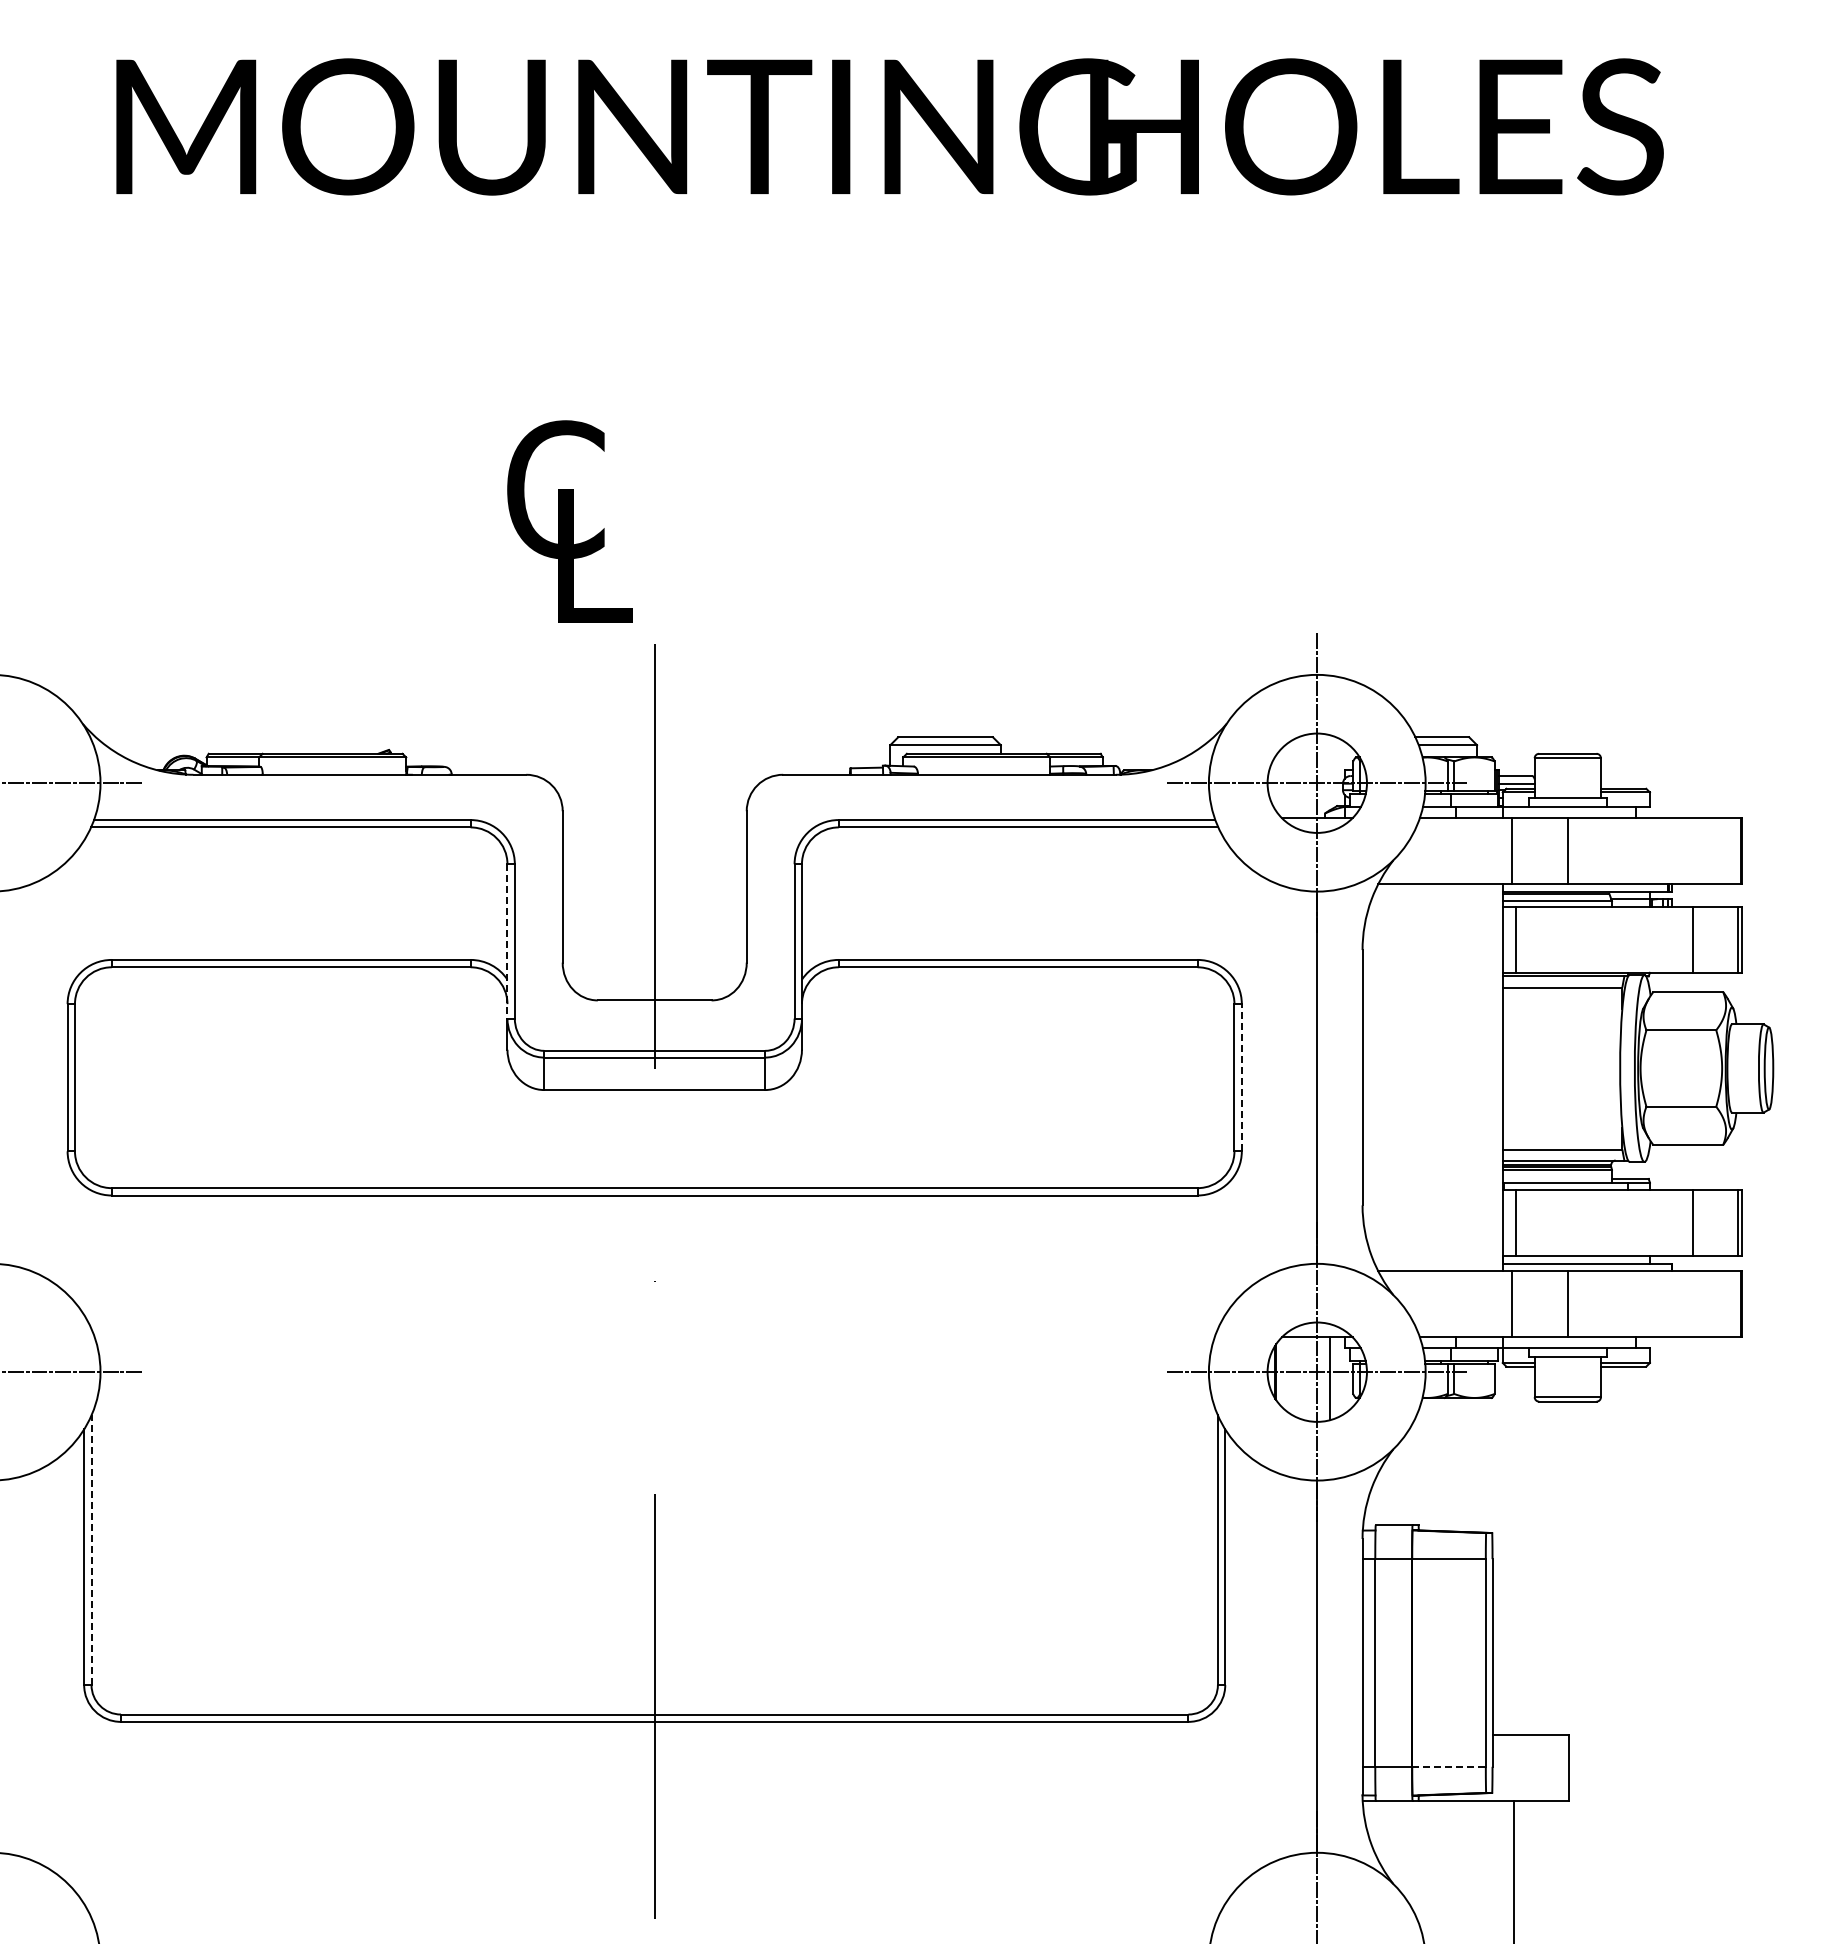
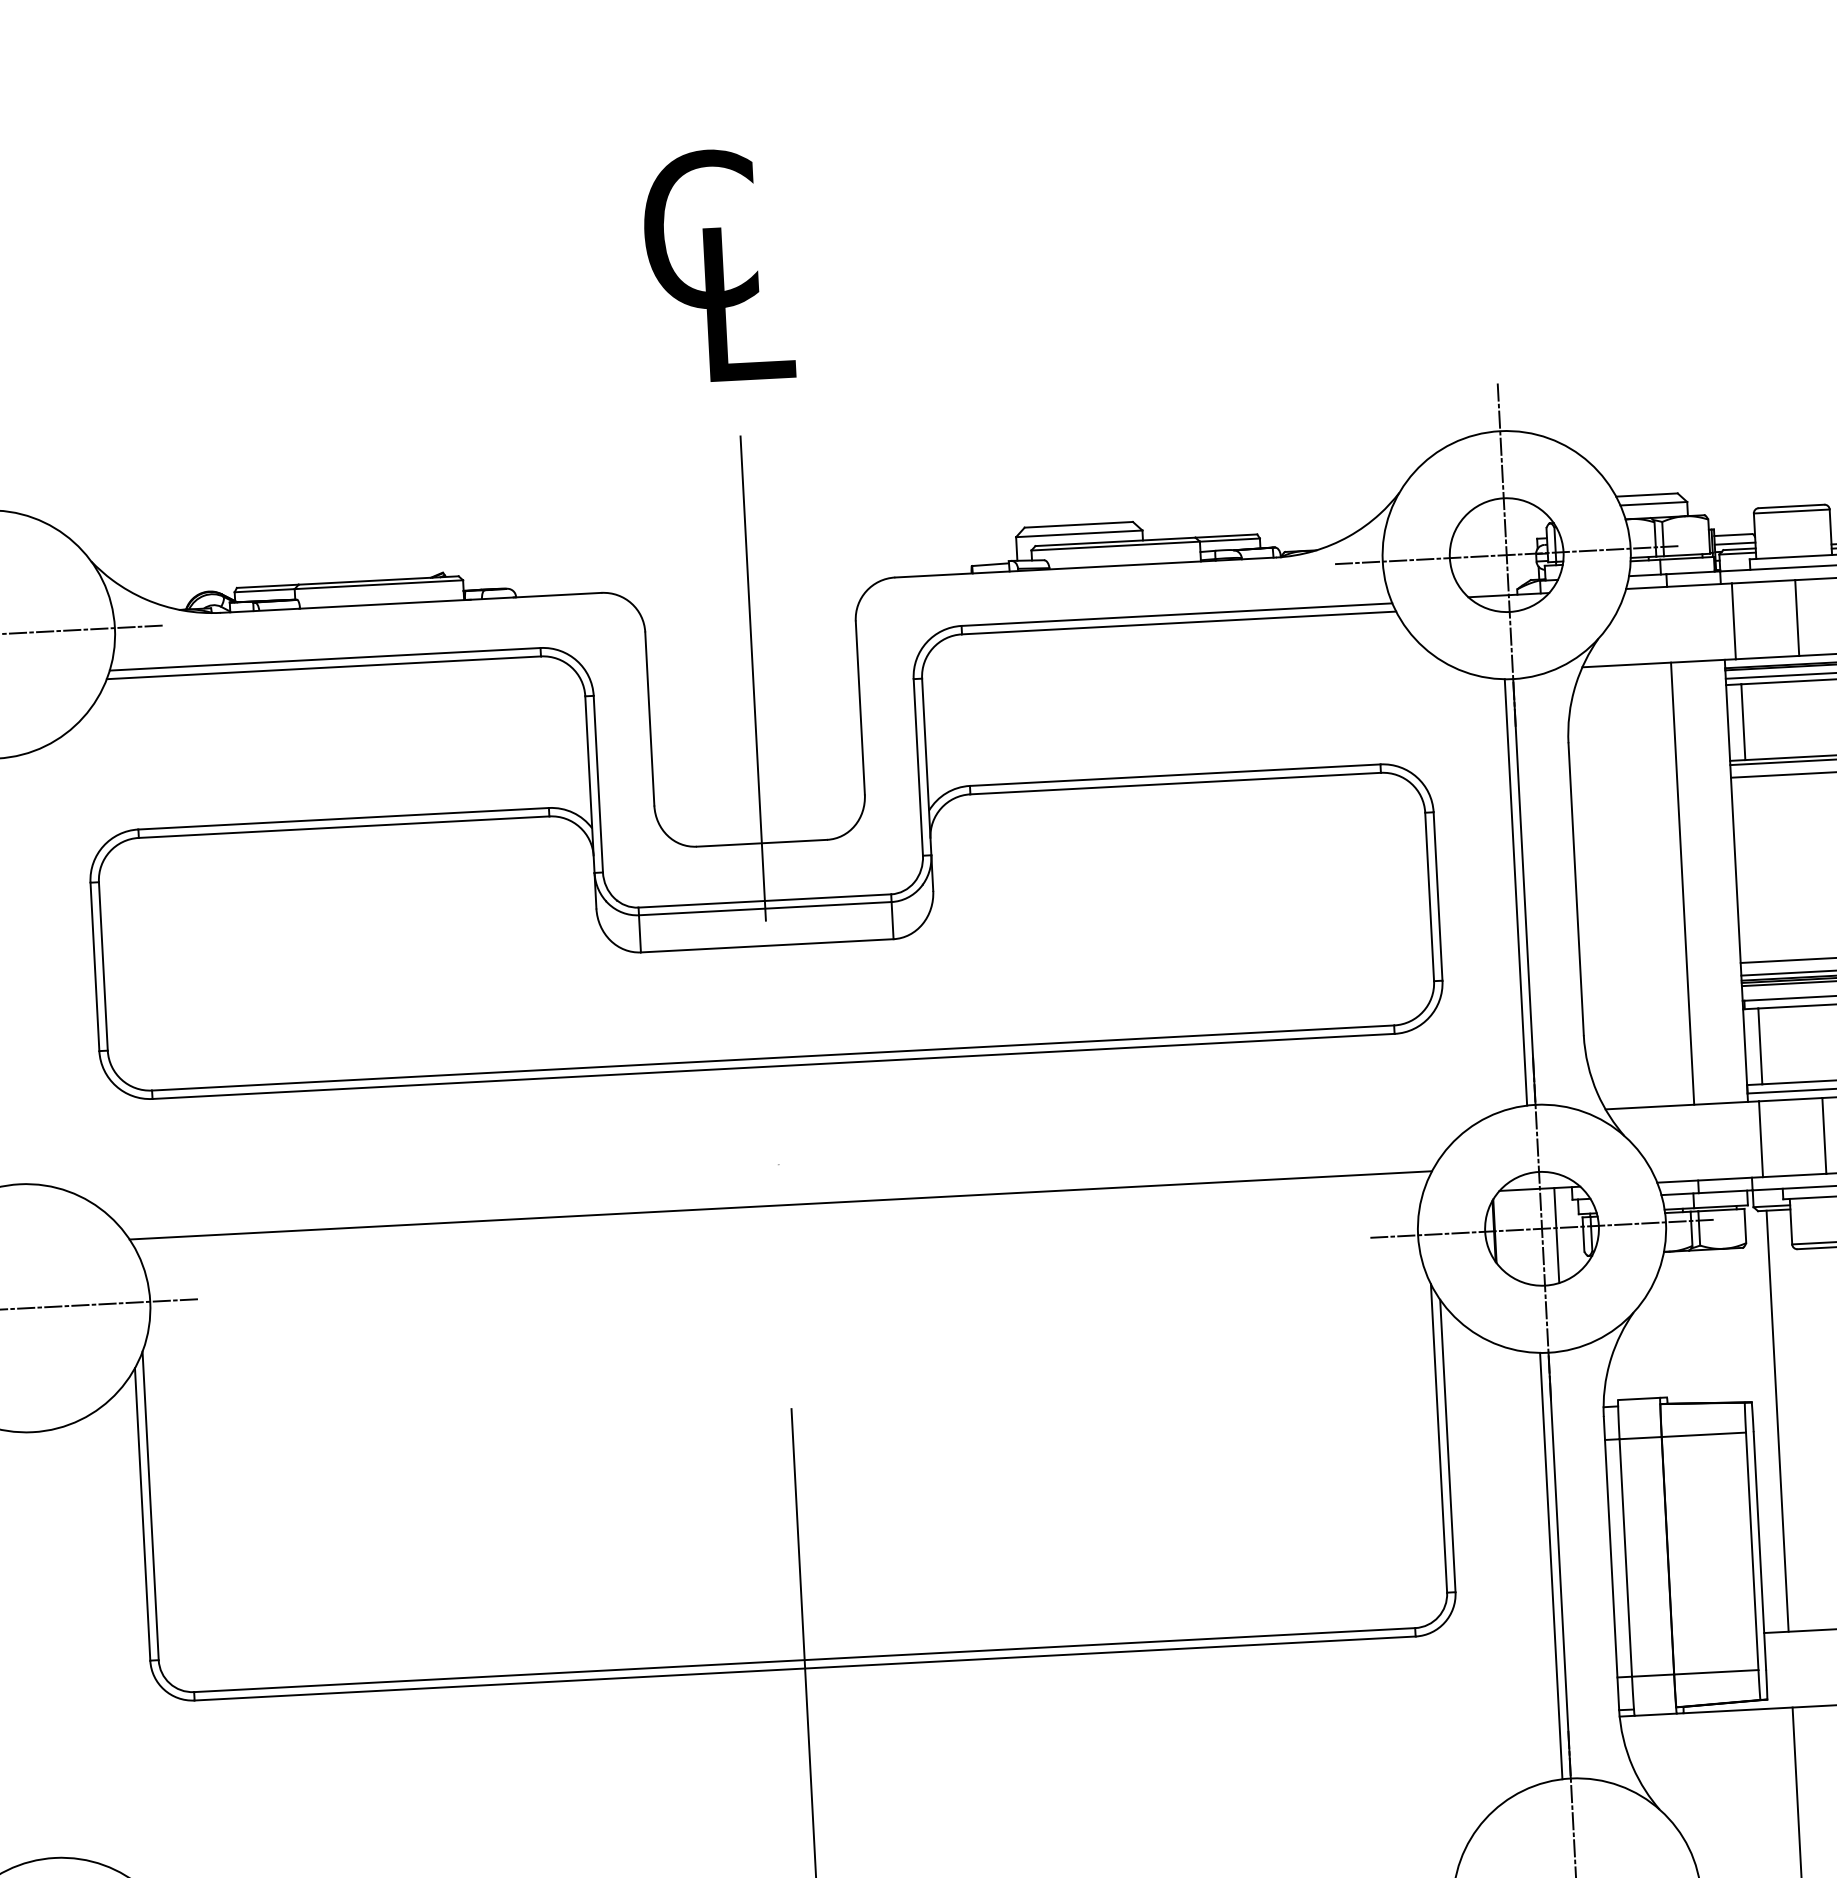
text: (569, 521) -> (717, 265), moved
line: (507, 941) -> (589, 784), dashed -> solid
line: (1241, 1077) -> (1437, 896), dashed -> solid
line: (1309, 1077) -> (1515, 892), added
line: (1455, 1077) -> (1682, 883), added
line: (654, 1316) -> (780, 1204), added
line: (91, 1550) -> (150, 1506), dashed -> solid
line: (1513, 1550) -> (1777, 1420), added
line: (1309, 1666) -> (1550, 1565), added
line: (1449, 1766) -> (1716, 1671), dashed -> solid

